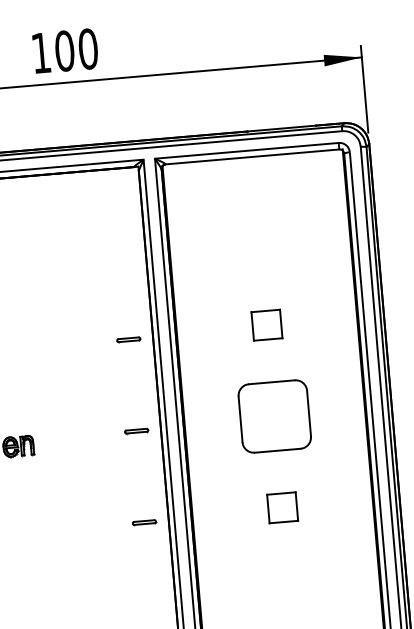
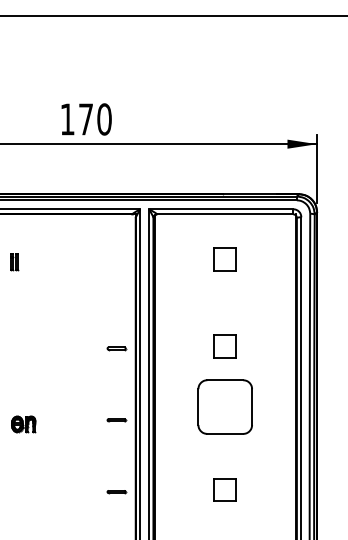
text: (64, 51) -> (85, 119), 100 -> 170
part: (256, 214) -> (224, 259), added
part: (273, 415) -> (224, 406), moved

